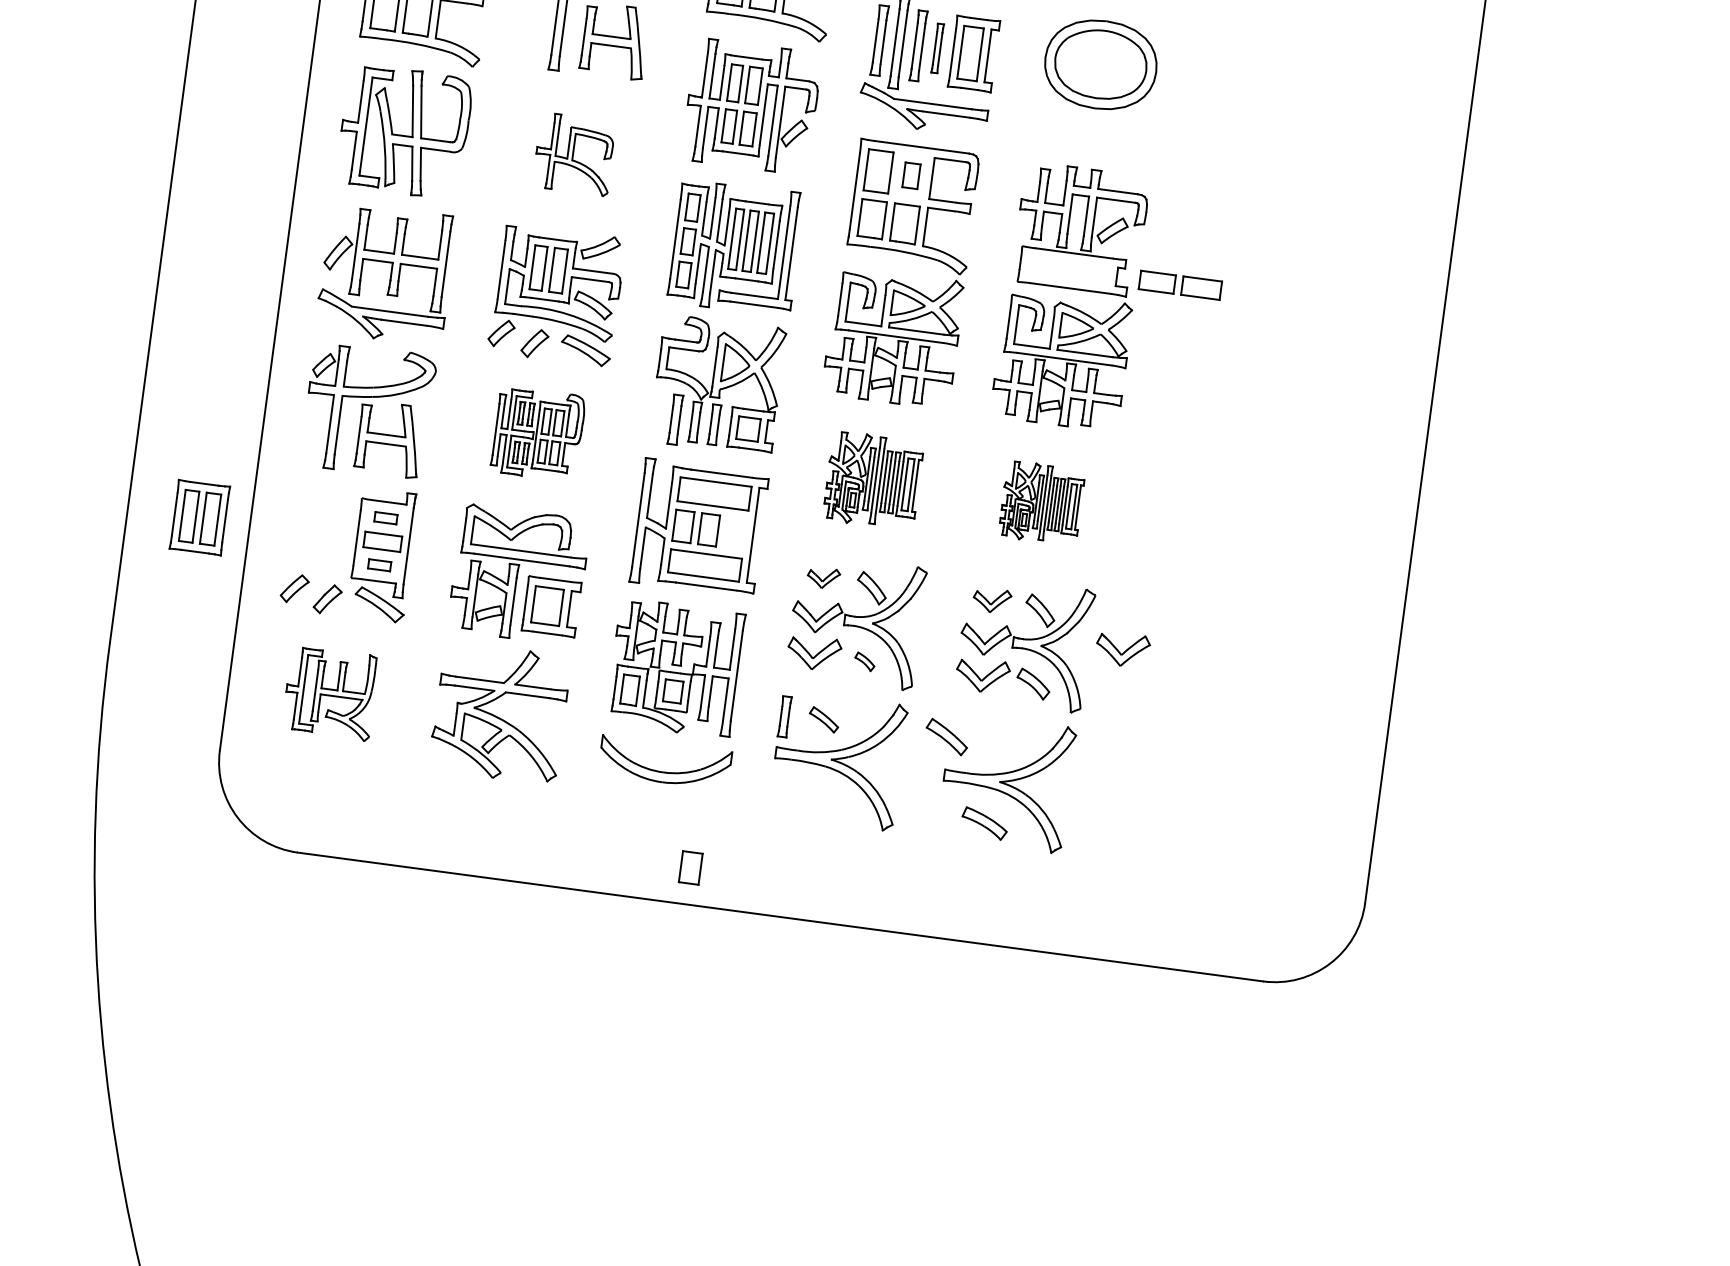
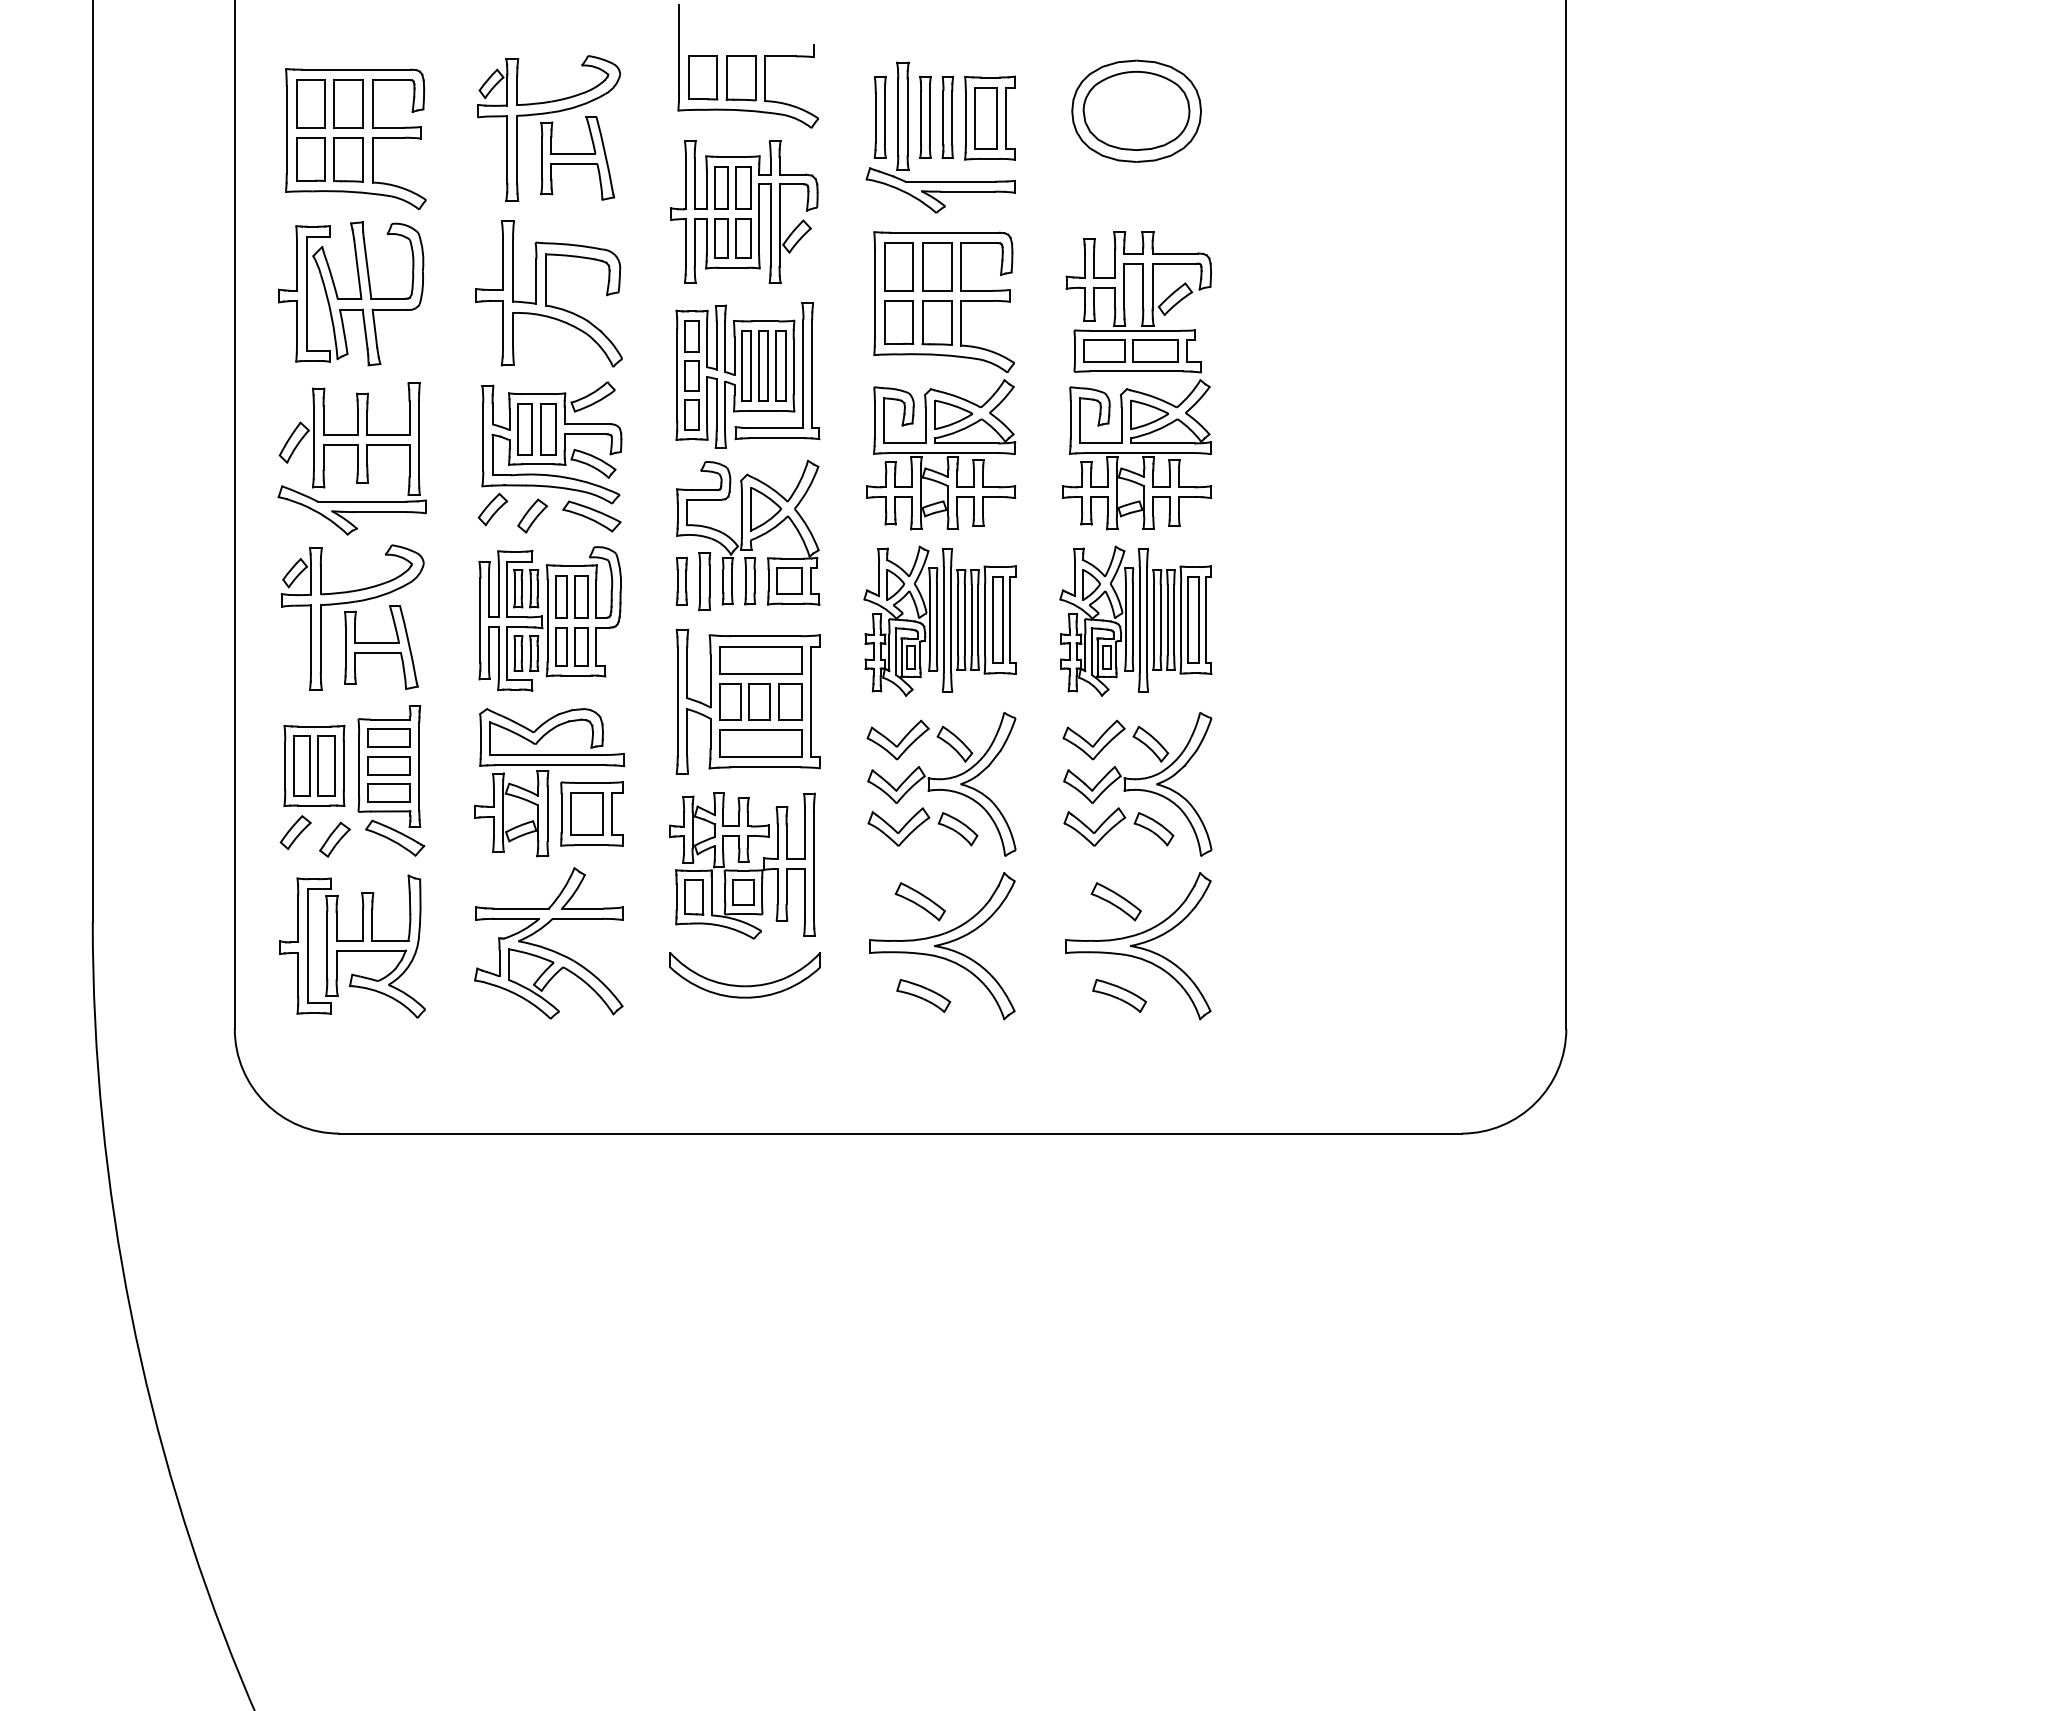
part: (937, 48) -> (947, 117), size x1.43
part: (574, 154) -> (548, 293), size x1.67
part: (911, 175) -> (937, 266), size x1.67
part: (1179, 284) -> (1130, 350), moved
part: (537, 433) -> (549, 618), size x1.43
part: (872, 480) -> (939, 620), size x1.43
part: (1041, 502) -> (1135, 620), size x1.67
part: (199, 517) -> (314, 765), moved
part: (385, 517) -> (388, 737), size x1.67
part: (379, 564) -> (388, 792), size x1.67
part: (823, 577) -> (897, 739), size x1.67
part: (991, 600) -> (1093, 739), size x1.43
part: (1122, 649) -> (1250, 775), removed
part: (864, 661) -> (957, 829), size x1.67
part: (330, 693) -> (352, 946), size x1.43
part: (784, 716) -> (681, 581), moved
part: (823, 719) -> (919, 901), size x1.43
part: (946, 736) -> (1115, 901), moved
part: (816, 800) -> (923, 995), added
part: (690, 867) -> (790, 701), moved

